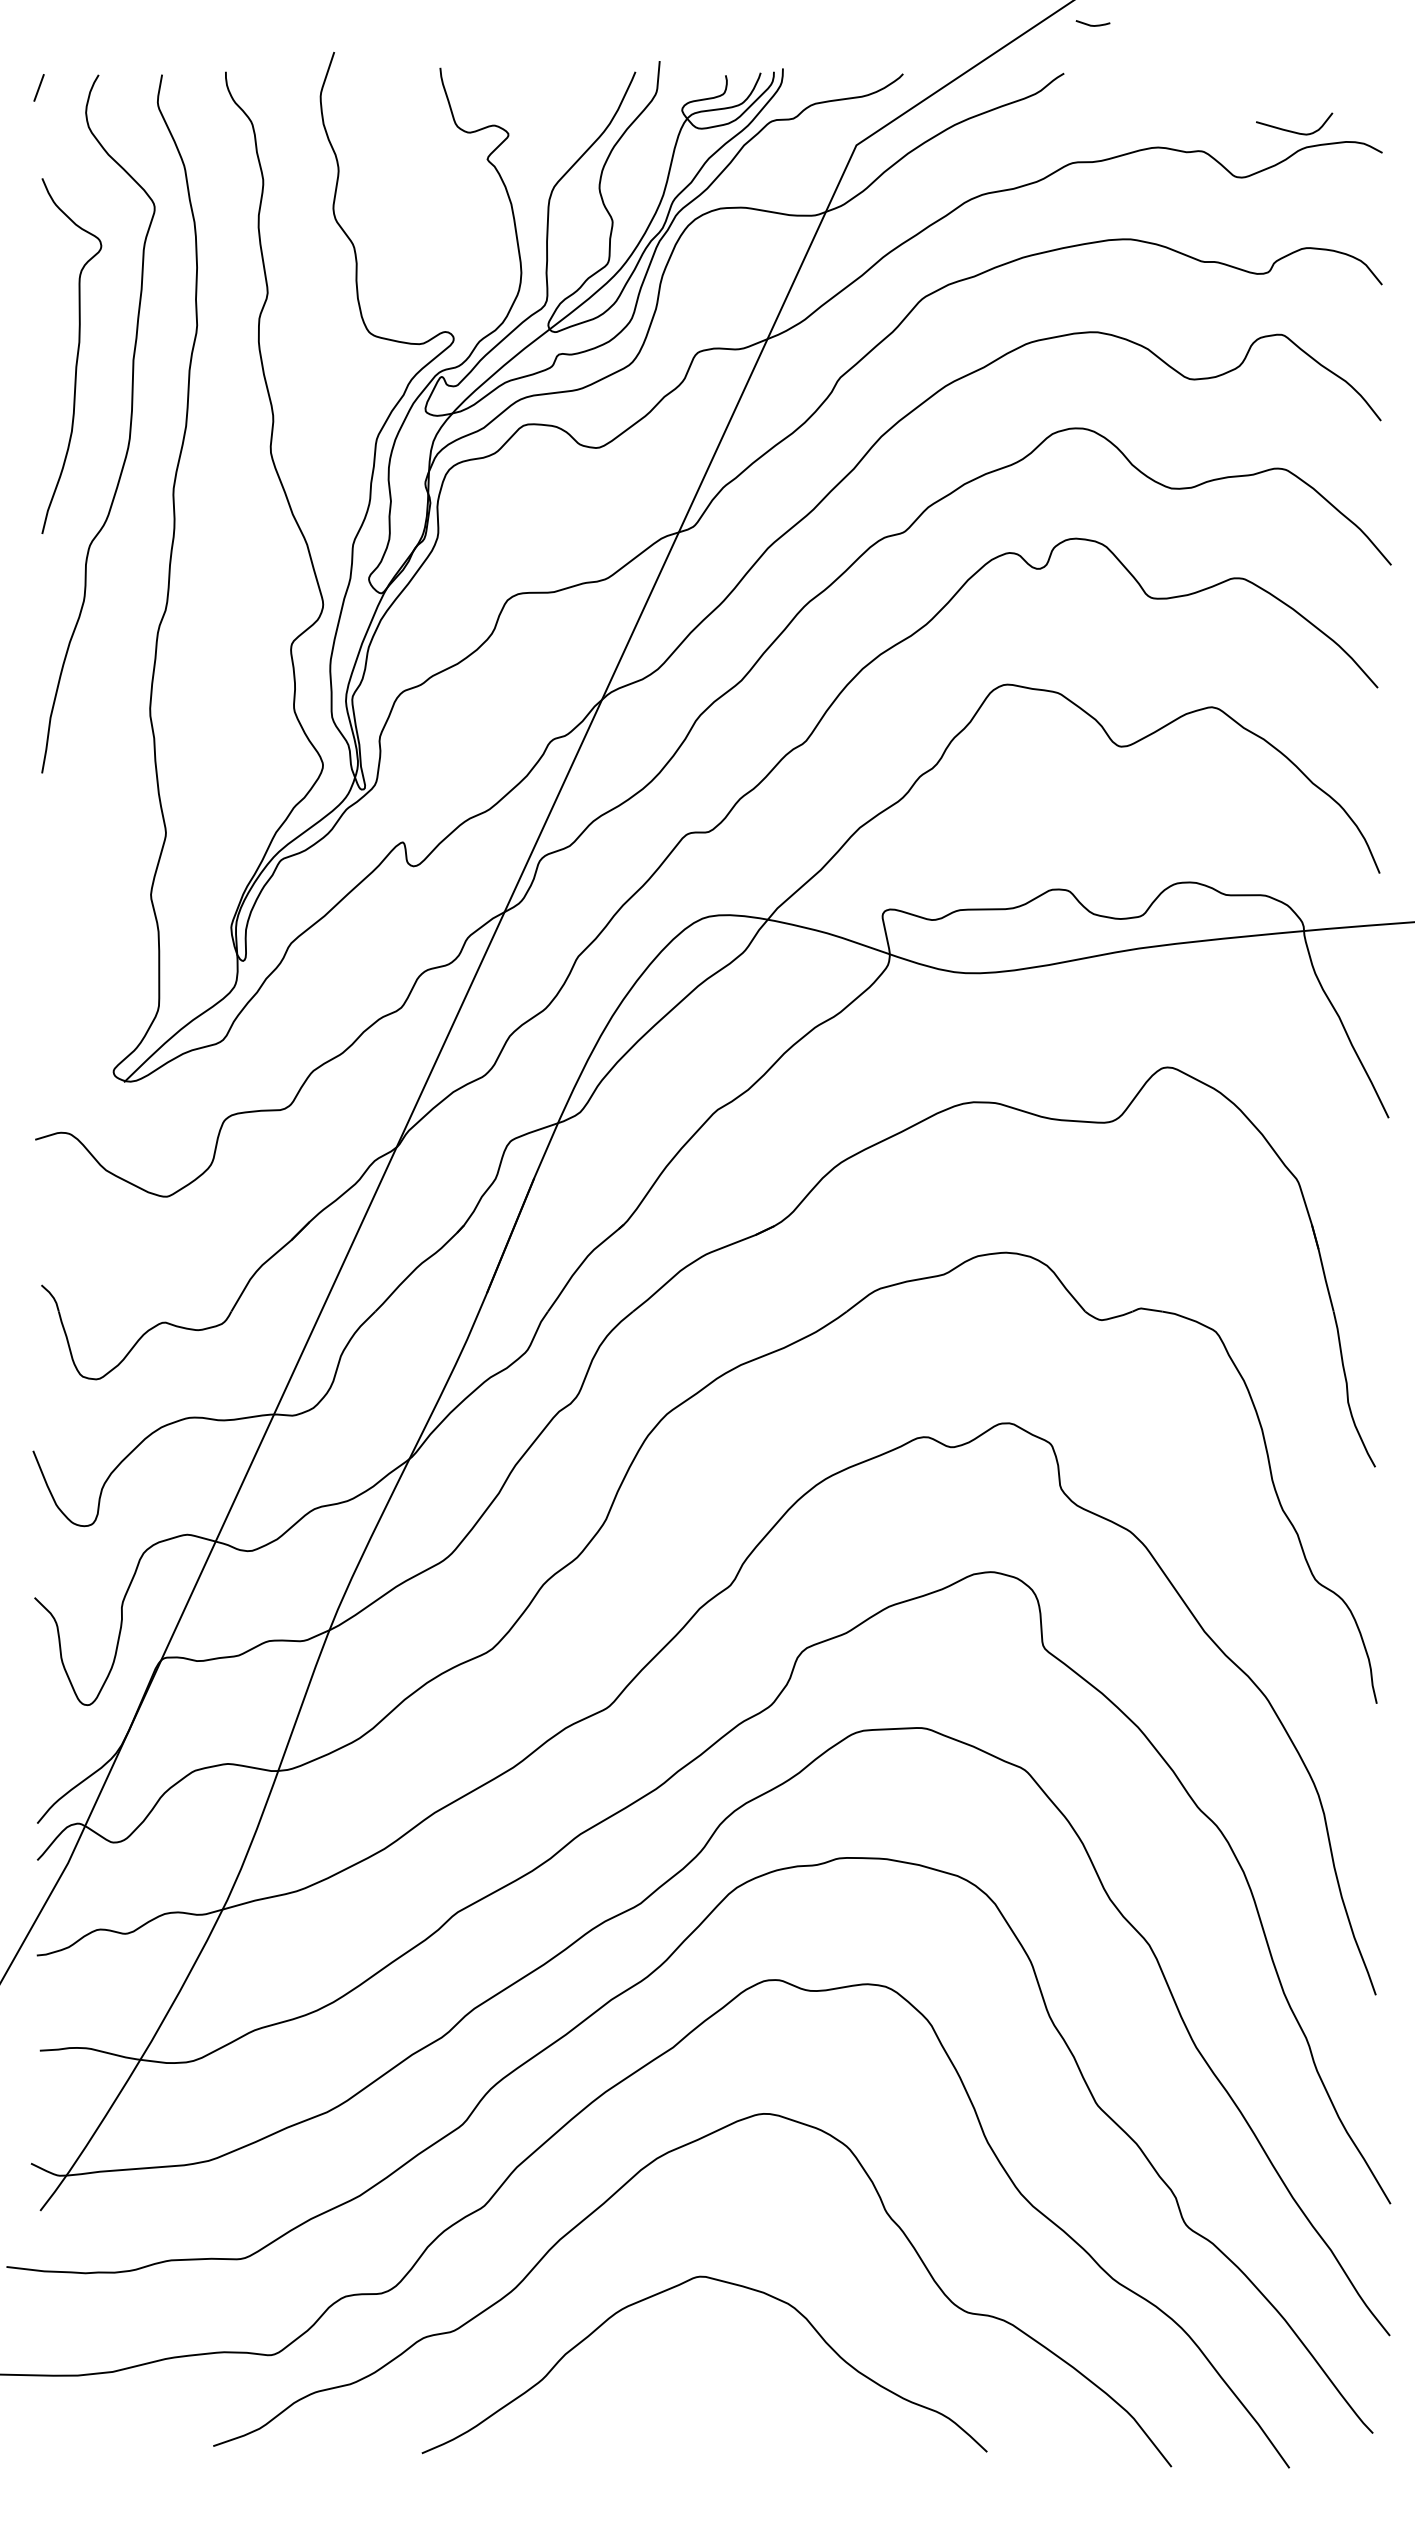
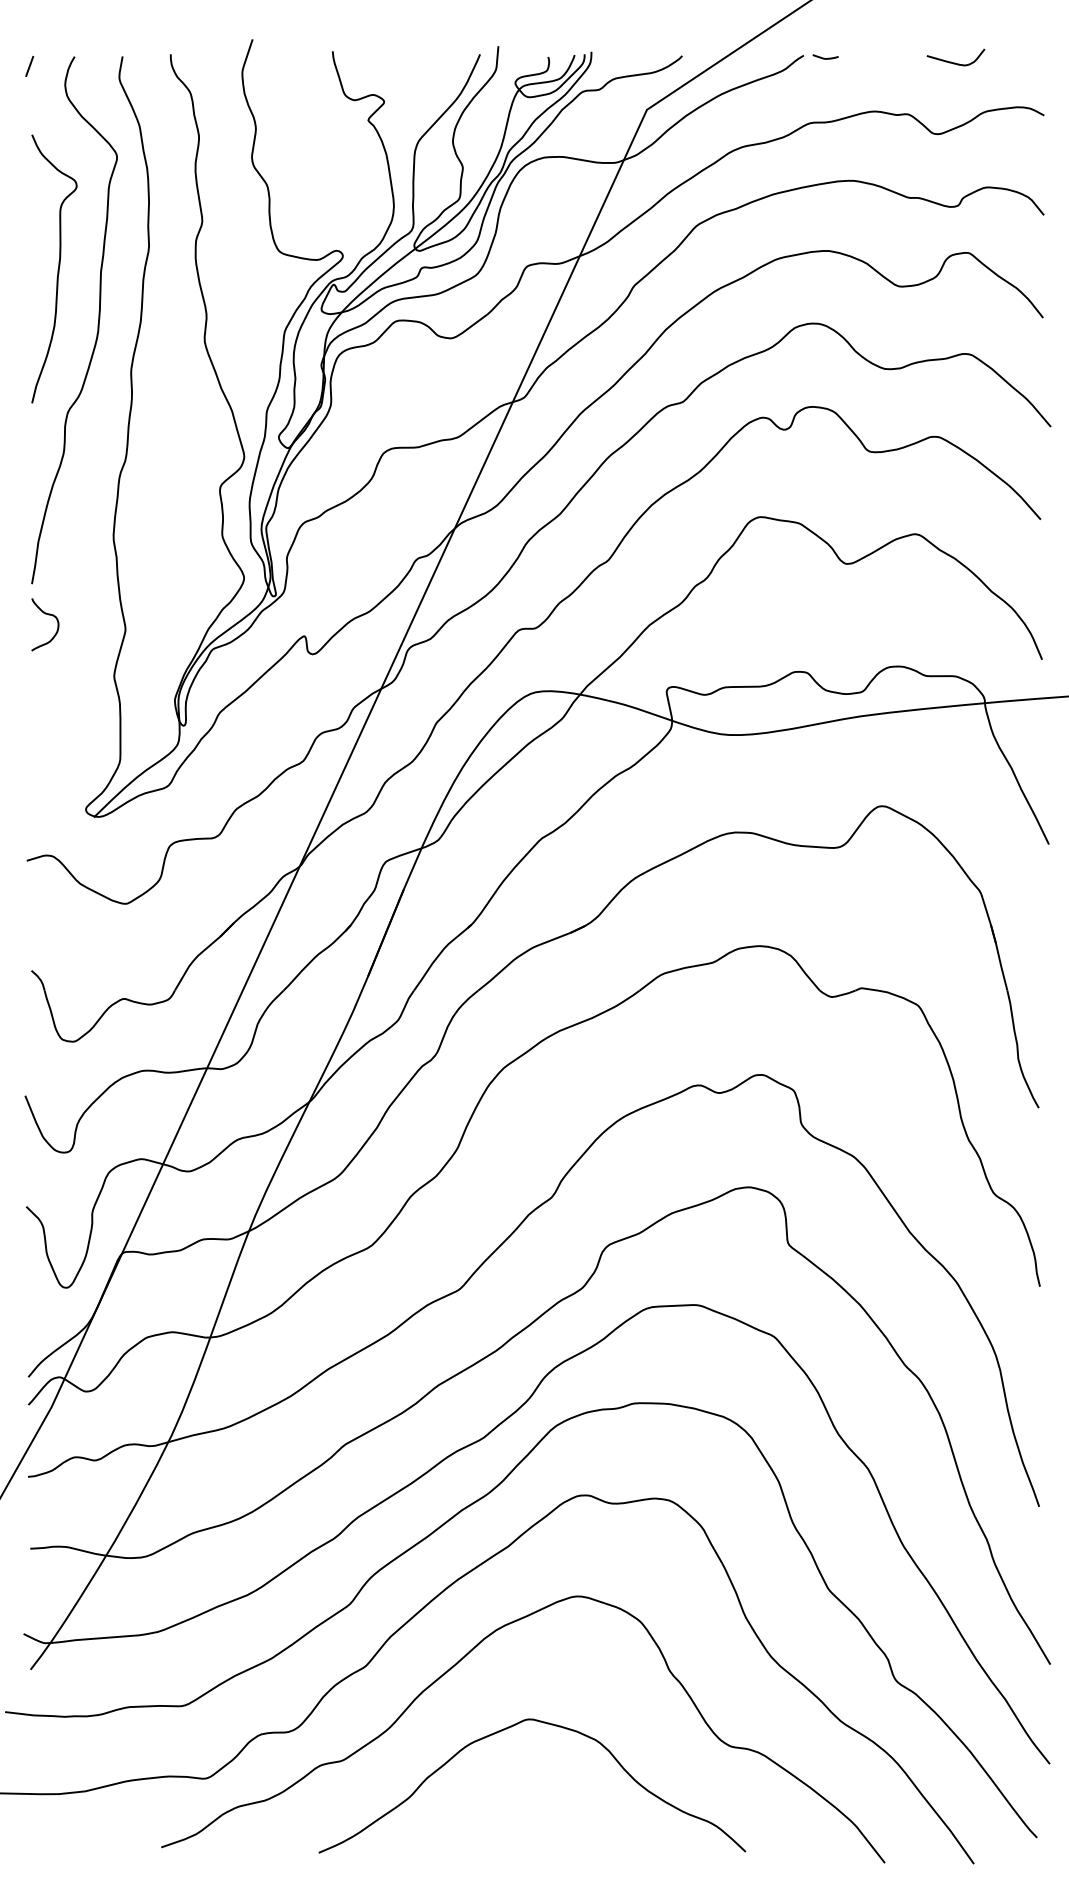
curve: (1091, 24) -> (824, 57), moved
curve: (1291, 130) -> (953, 62), moved
curve: (63, 814) -> (48, 615), added

